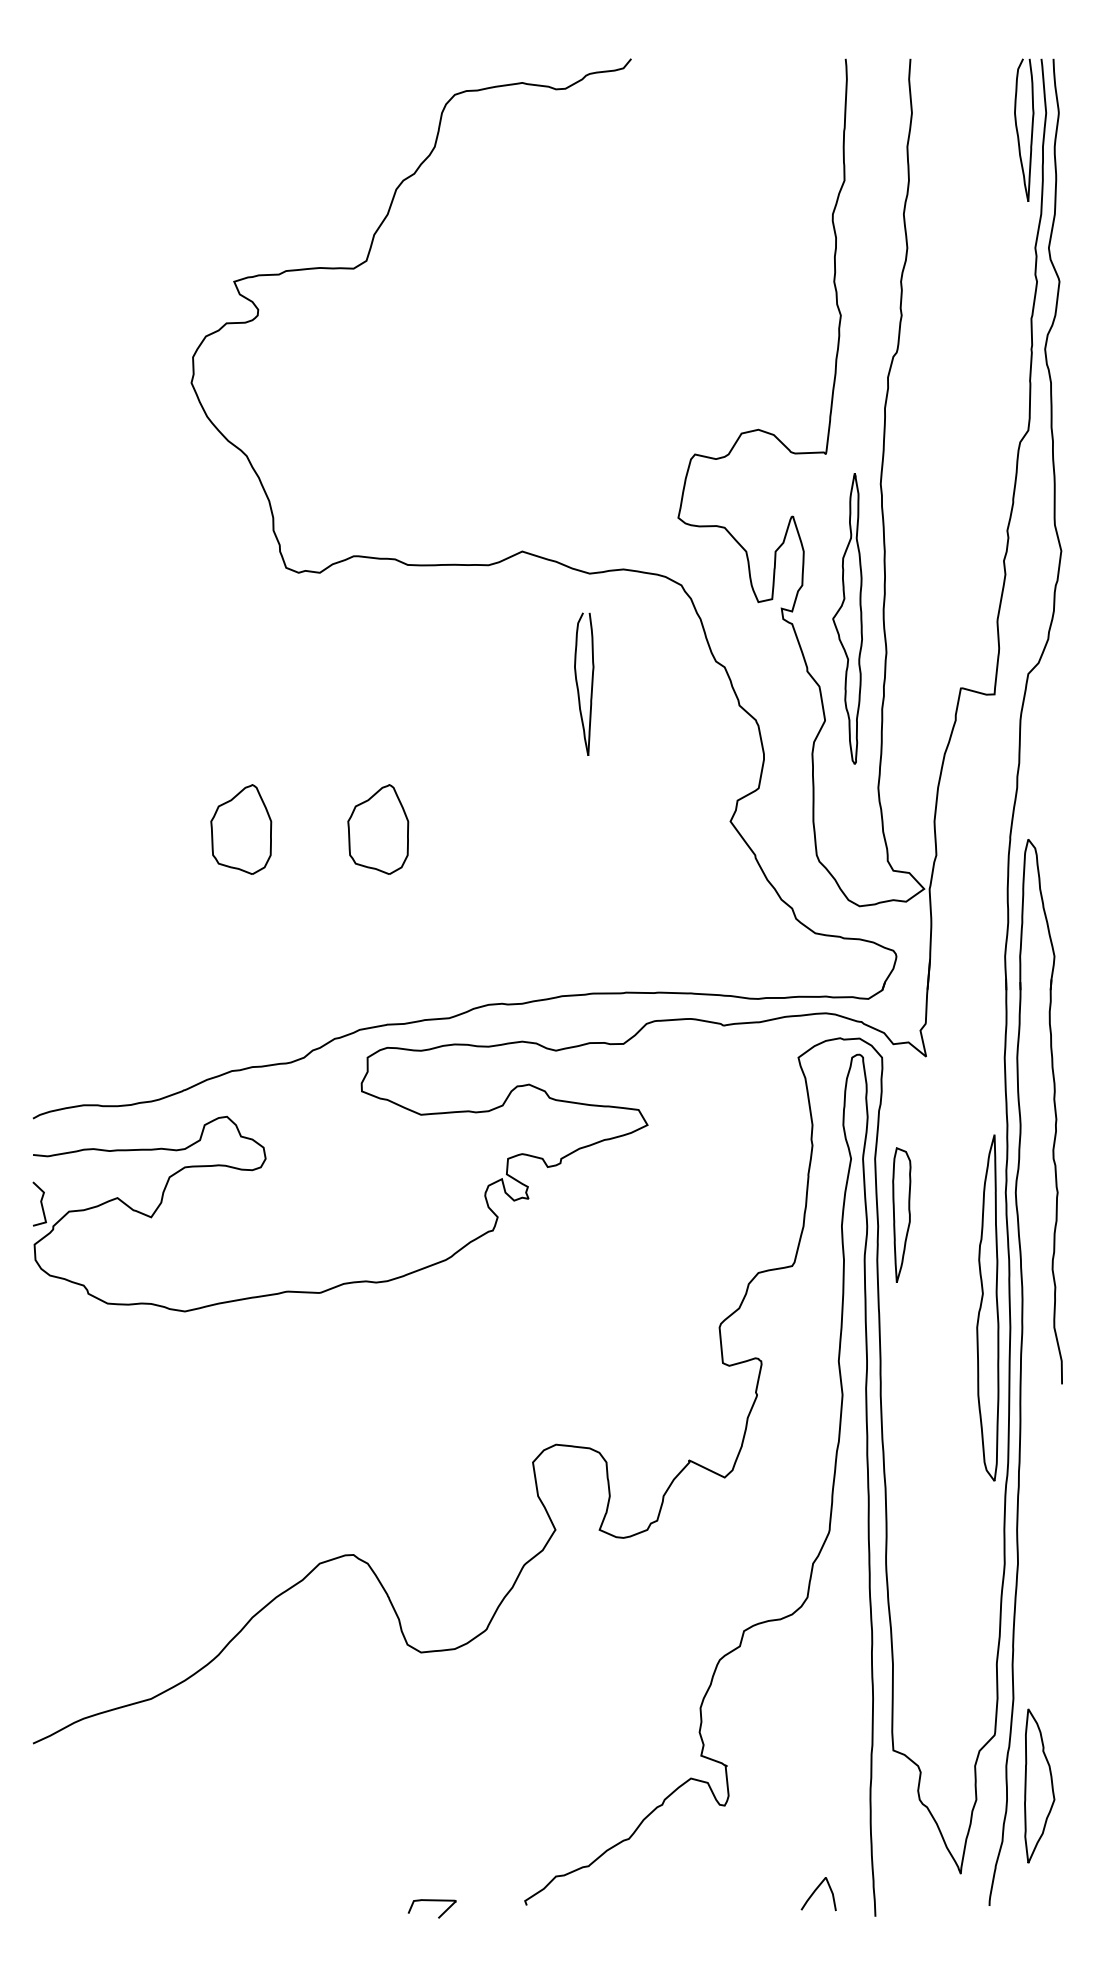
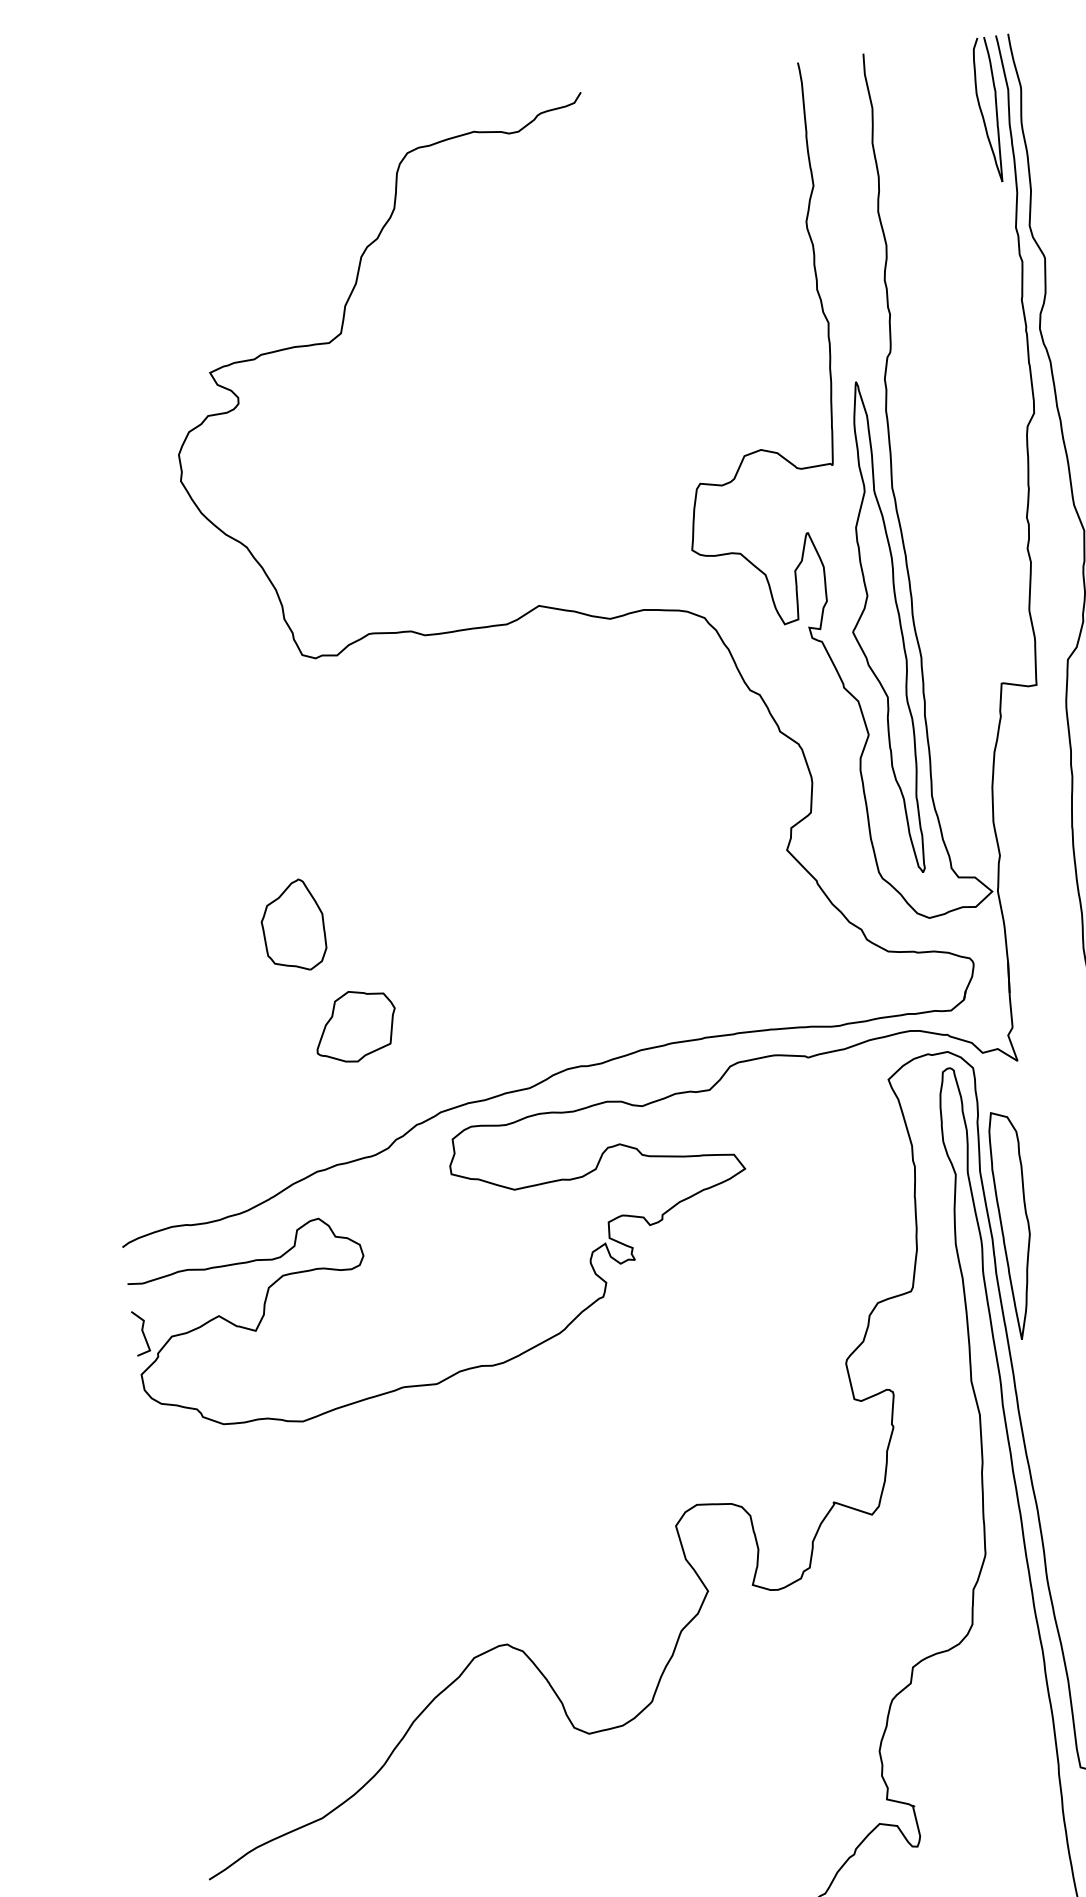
part: (847, 618) -> (877, 628), size x1.67
part: (578, 685) -> (614, 733), removed
part: (378, 829) -> (431, 907), removed
part: (288, 934) -> (355, 1025), added
part: (901, 1214) -> (1014, 1224), size x1.67

